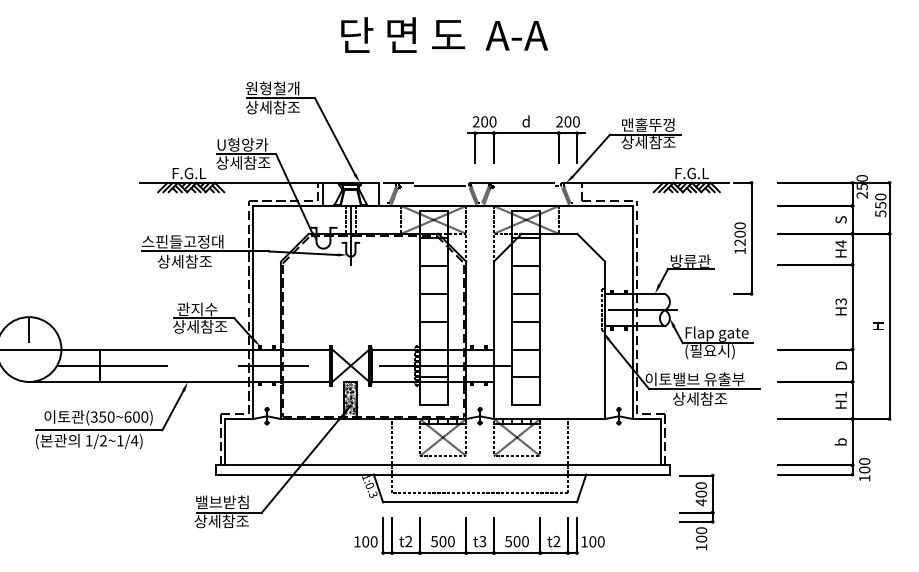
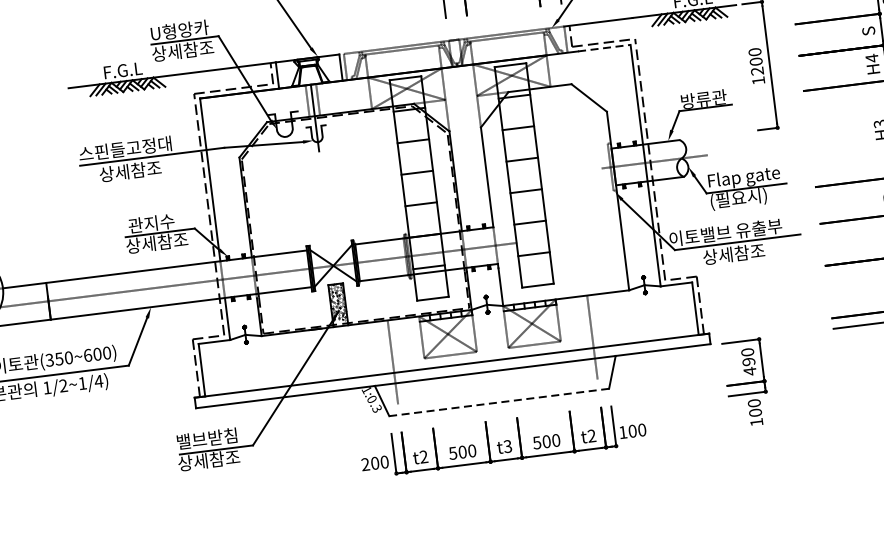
line: (610, 206) -> (605, 48), solid -> dashed
line: (480, 493) -> (498, 392), removed
text: (700, 493) -> (747, 361), 400 -> 490
line: (480, 502) -> (499, 402), solid -> dashed
text: (357, 541) -> (365, 464), 100 -> 200

